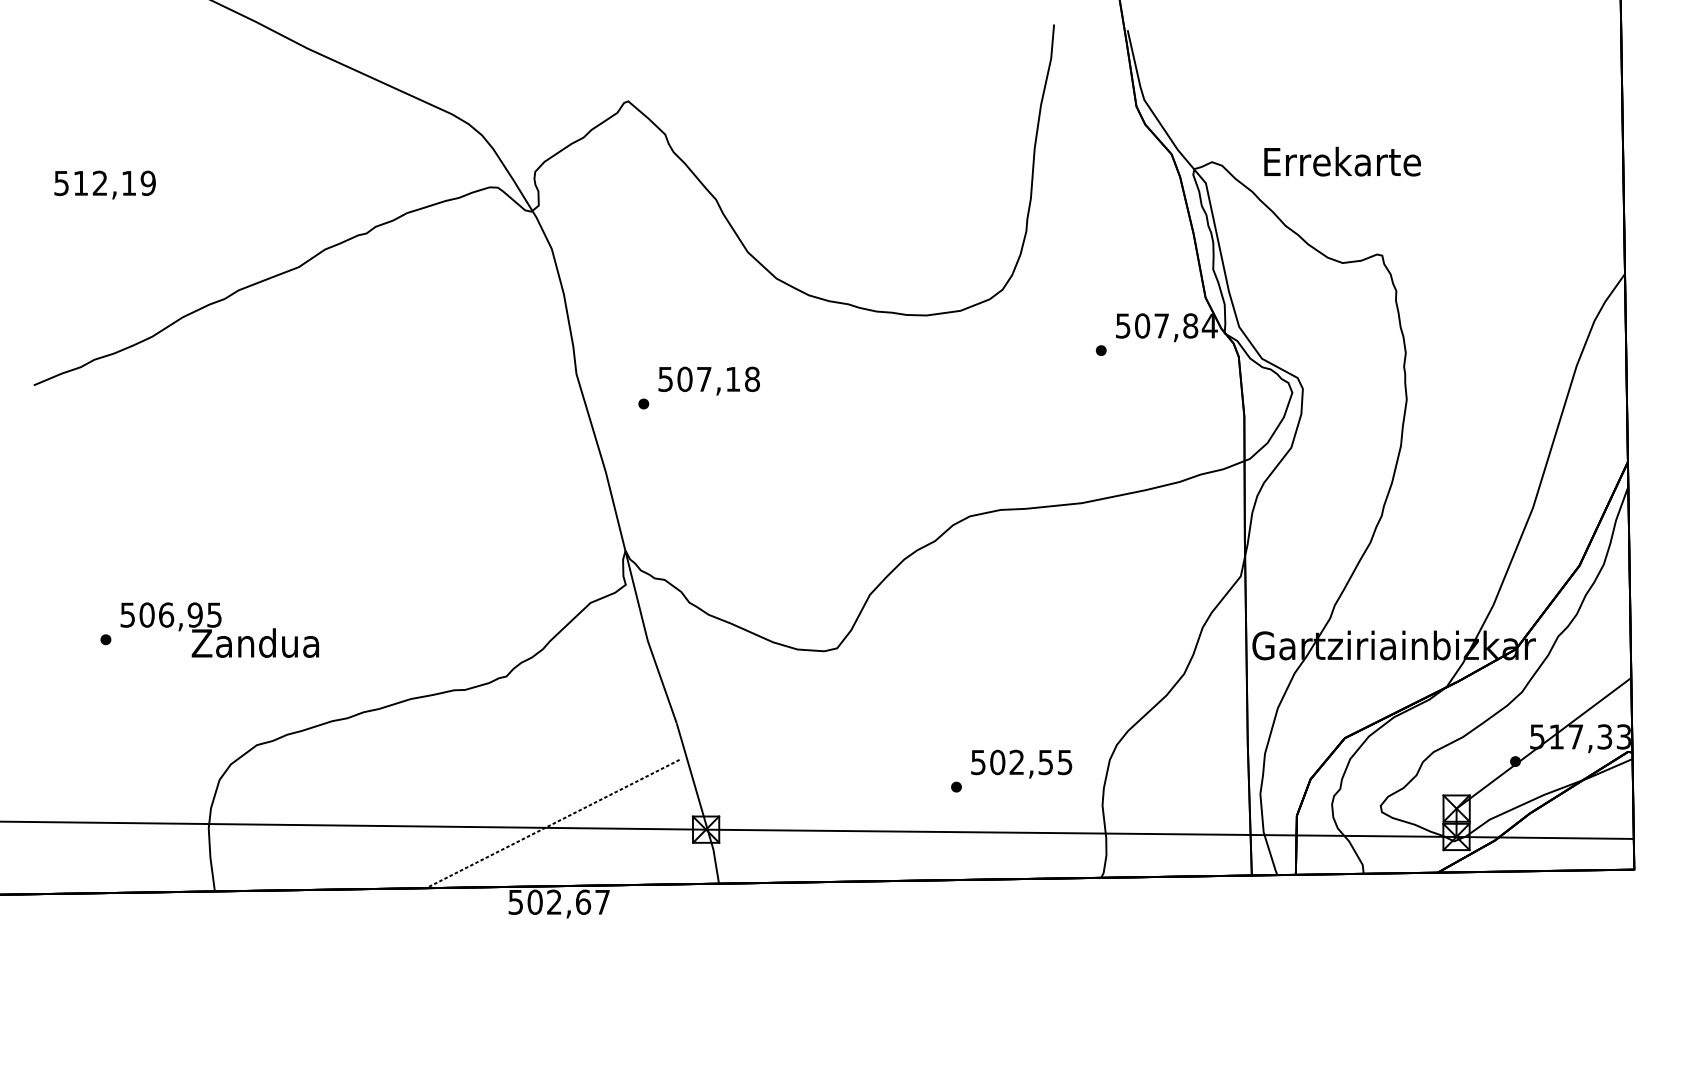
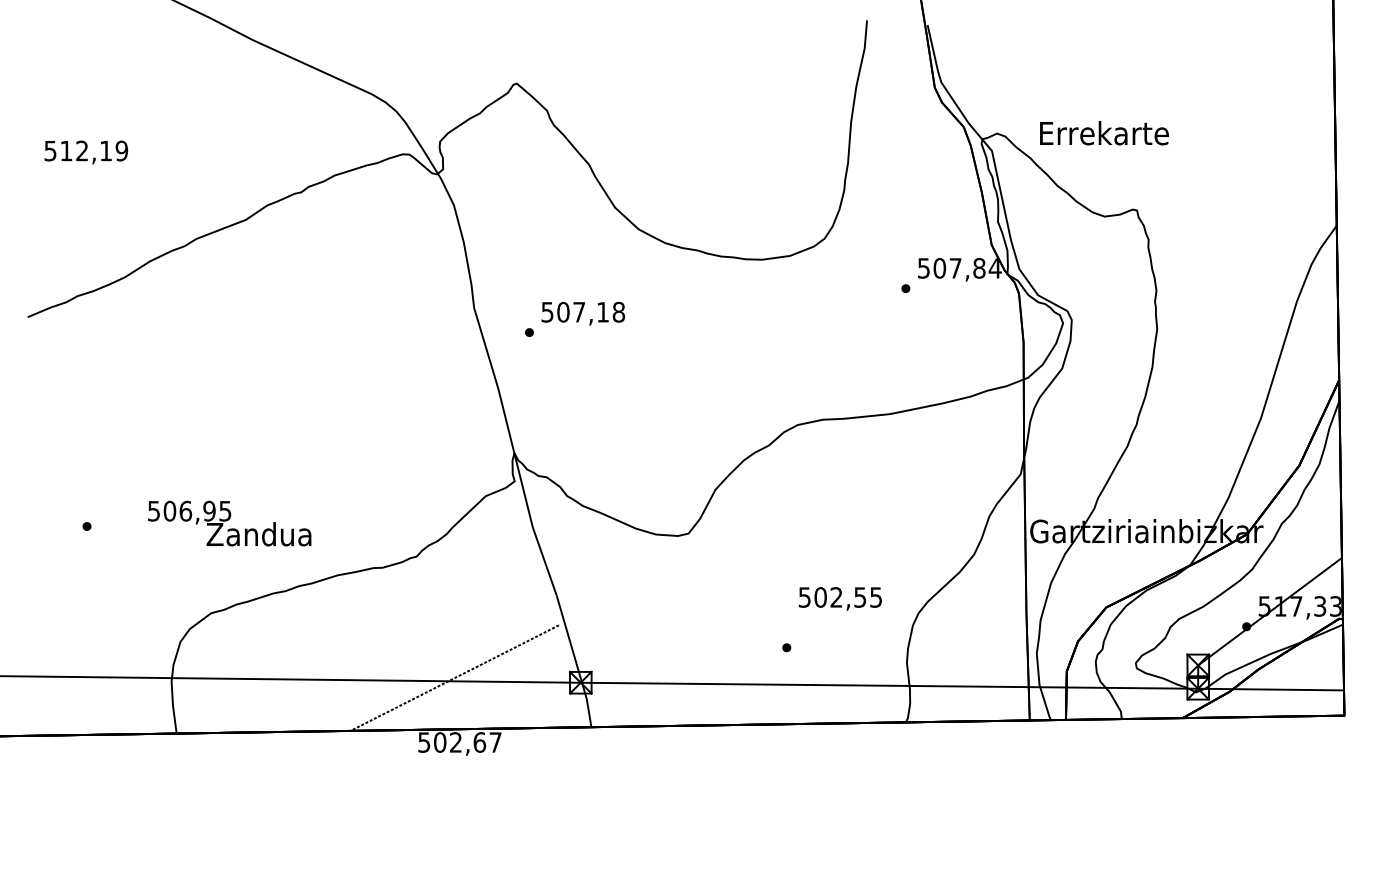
text: (219, 630) -> (229, 523), moved
text: (1021, 763) -> (840, 598), moved

